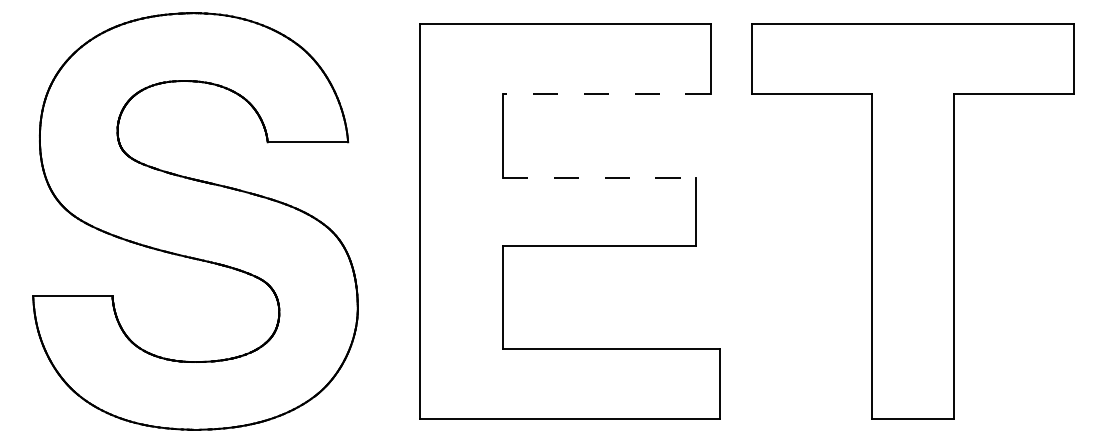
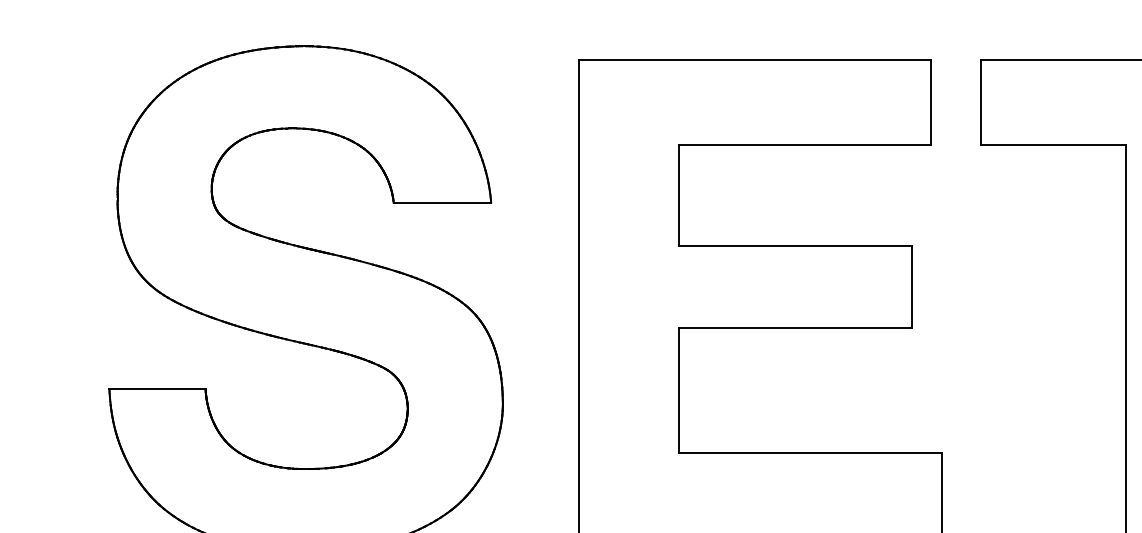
line: (606, 94) -> (804, 144), dashed -> solid
line: (599, 177) -> (795, 245), dashed -> solid

